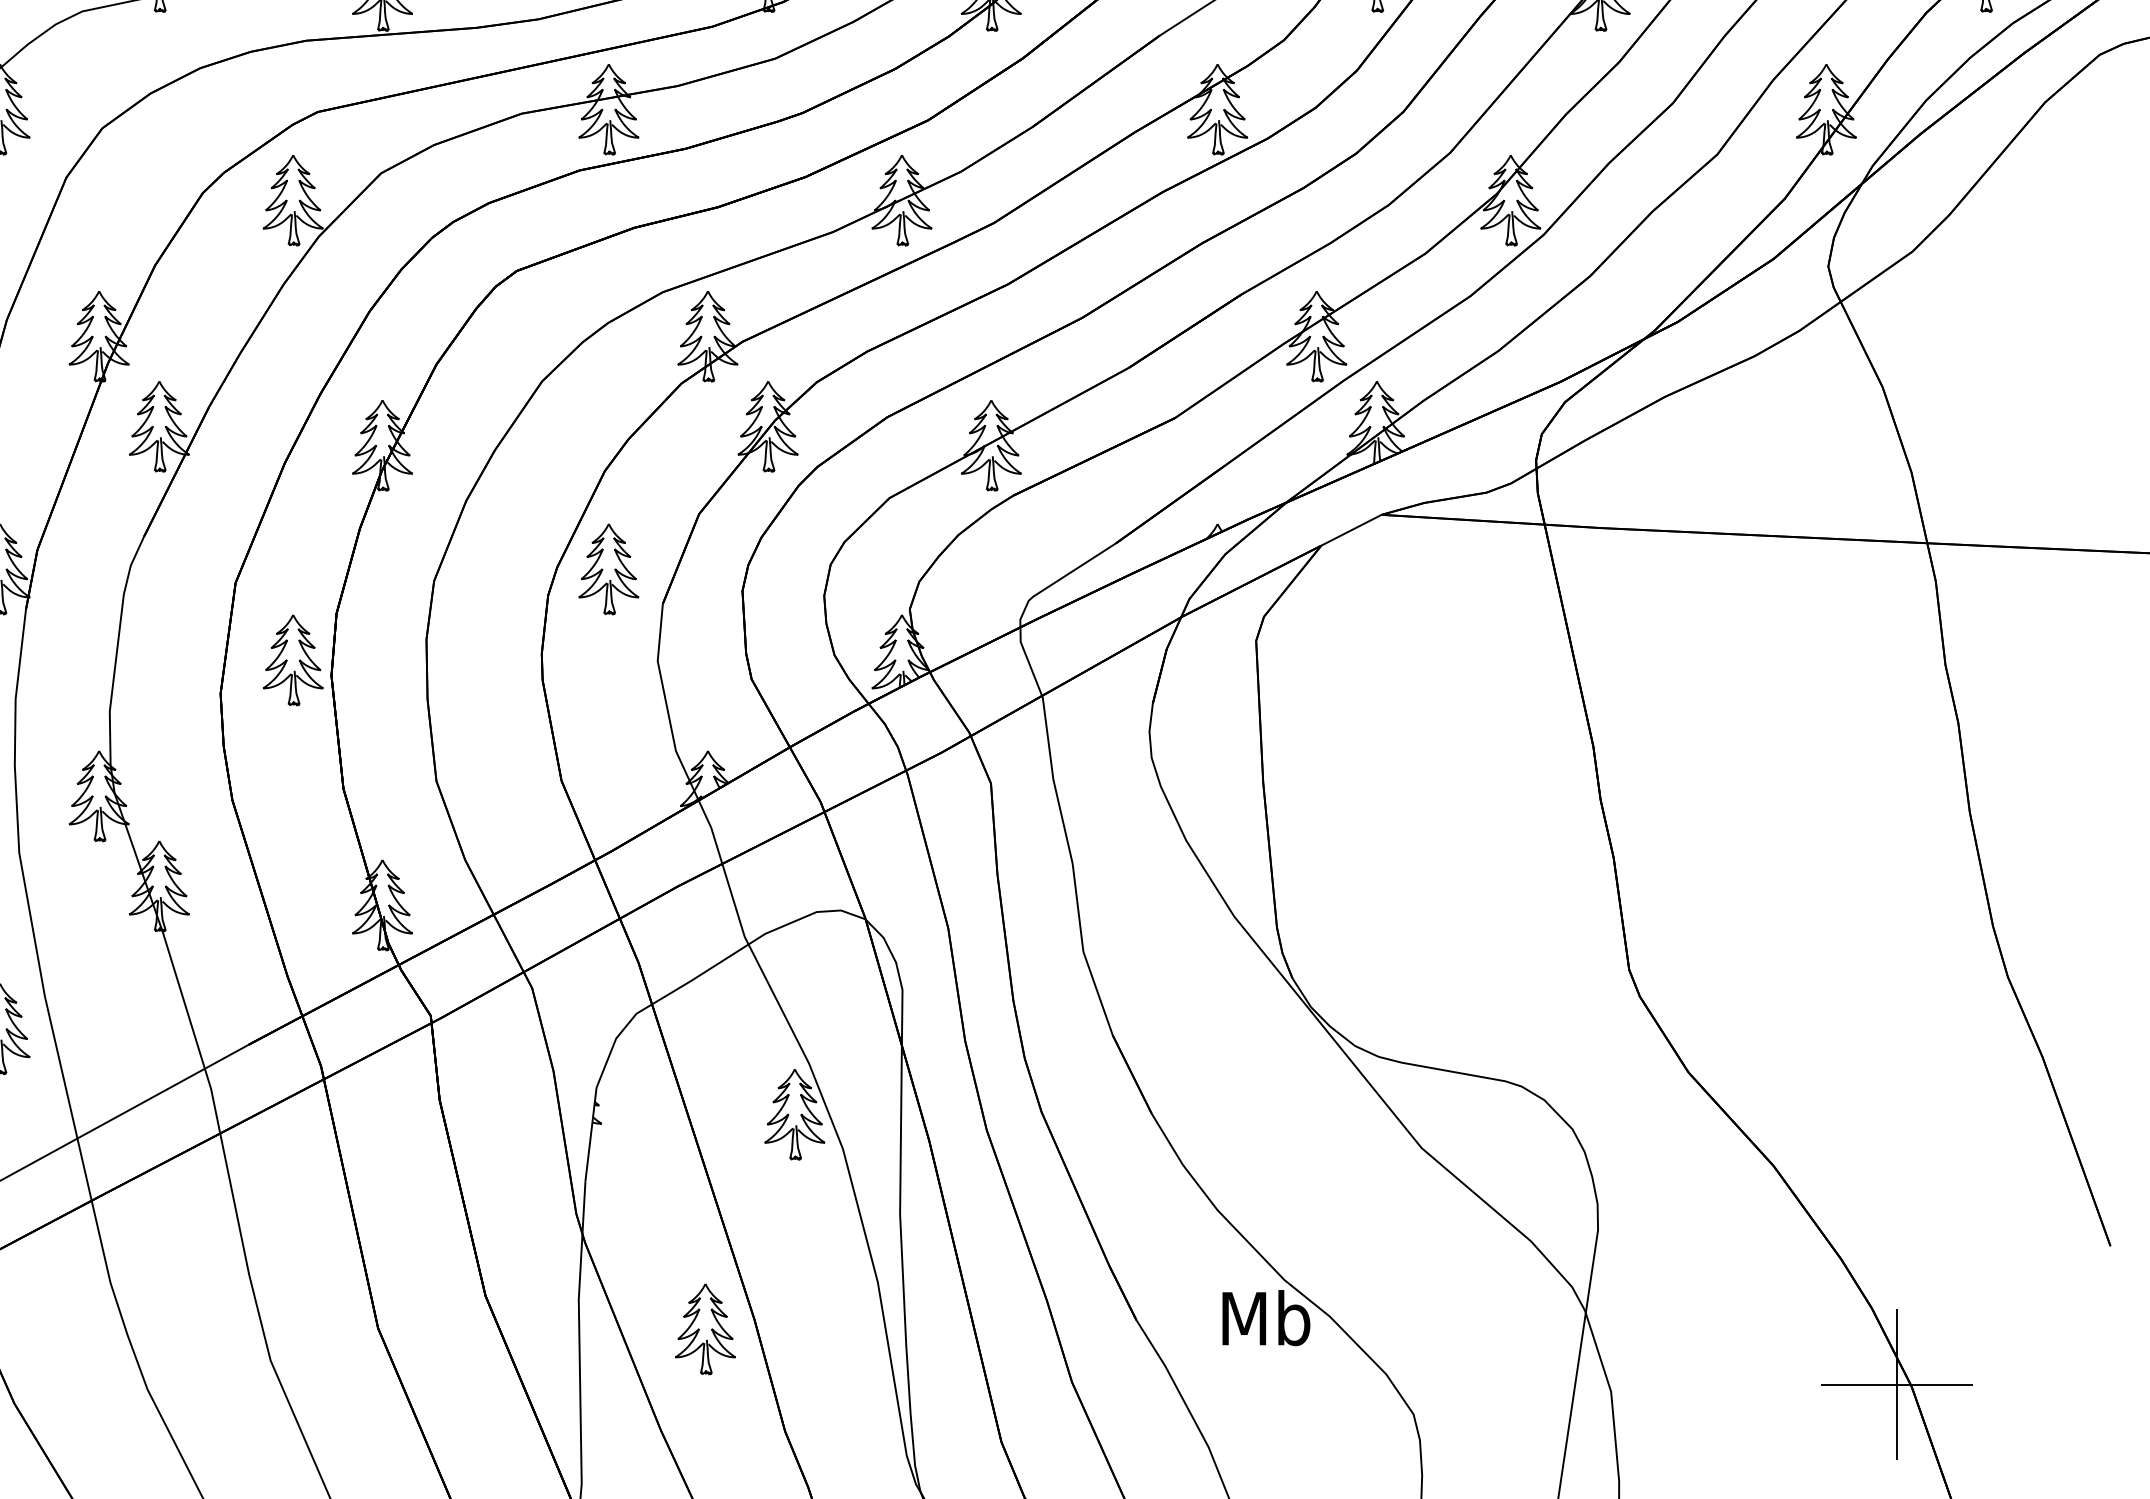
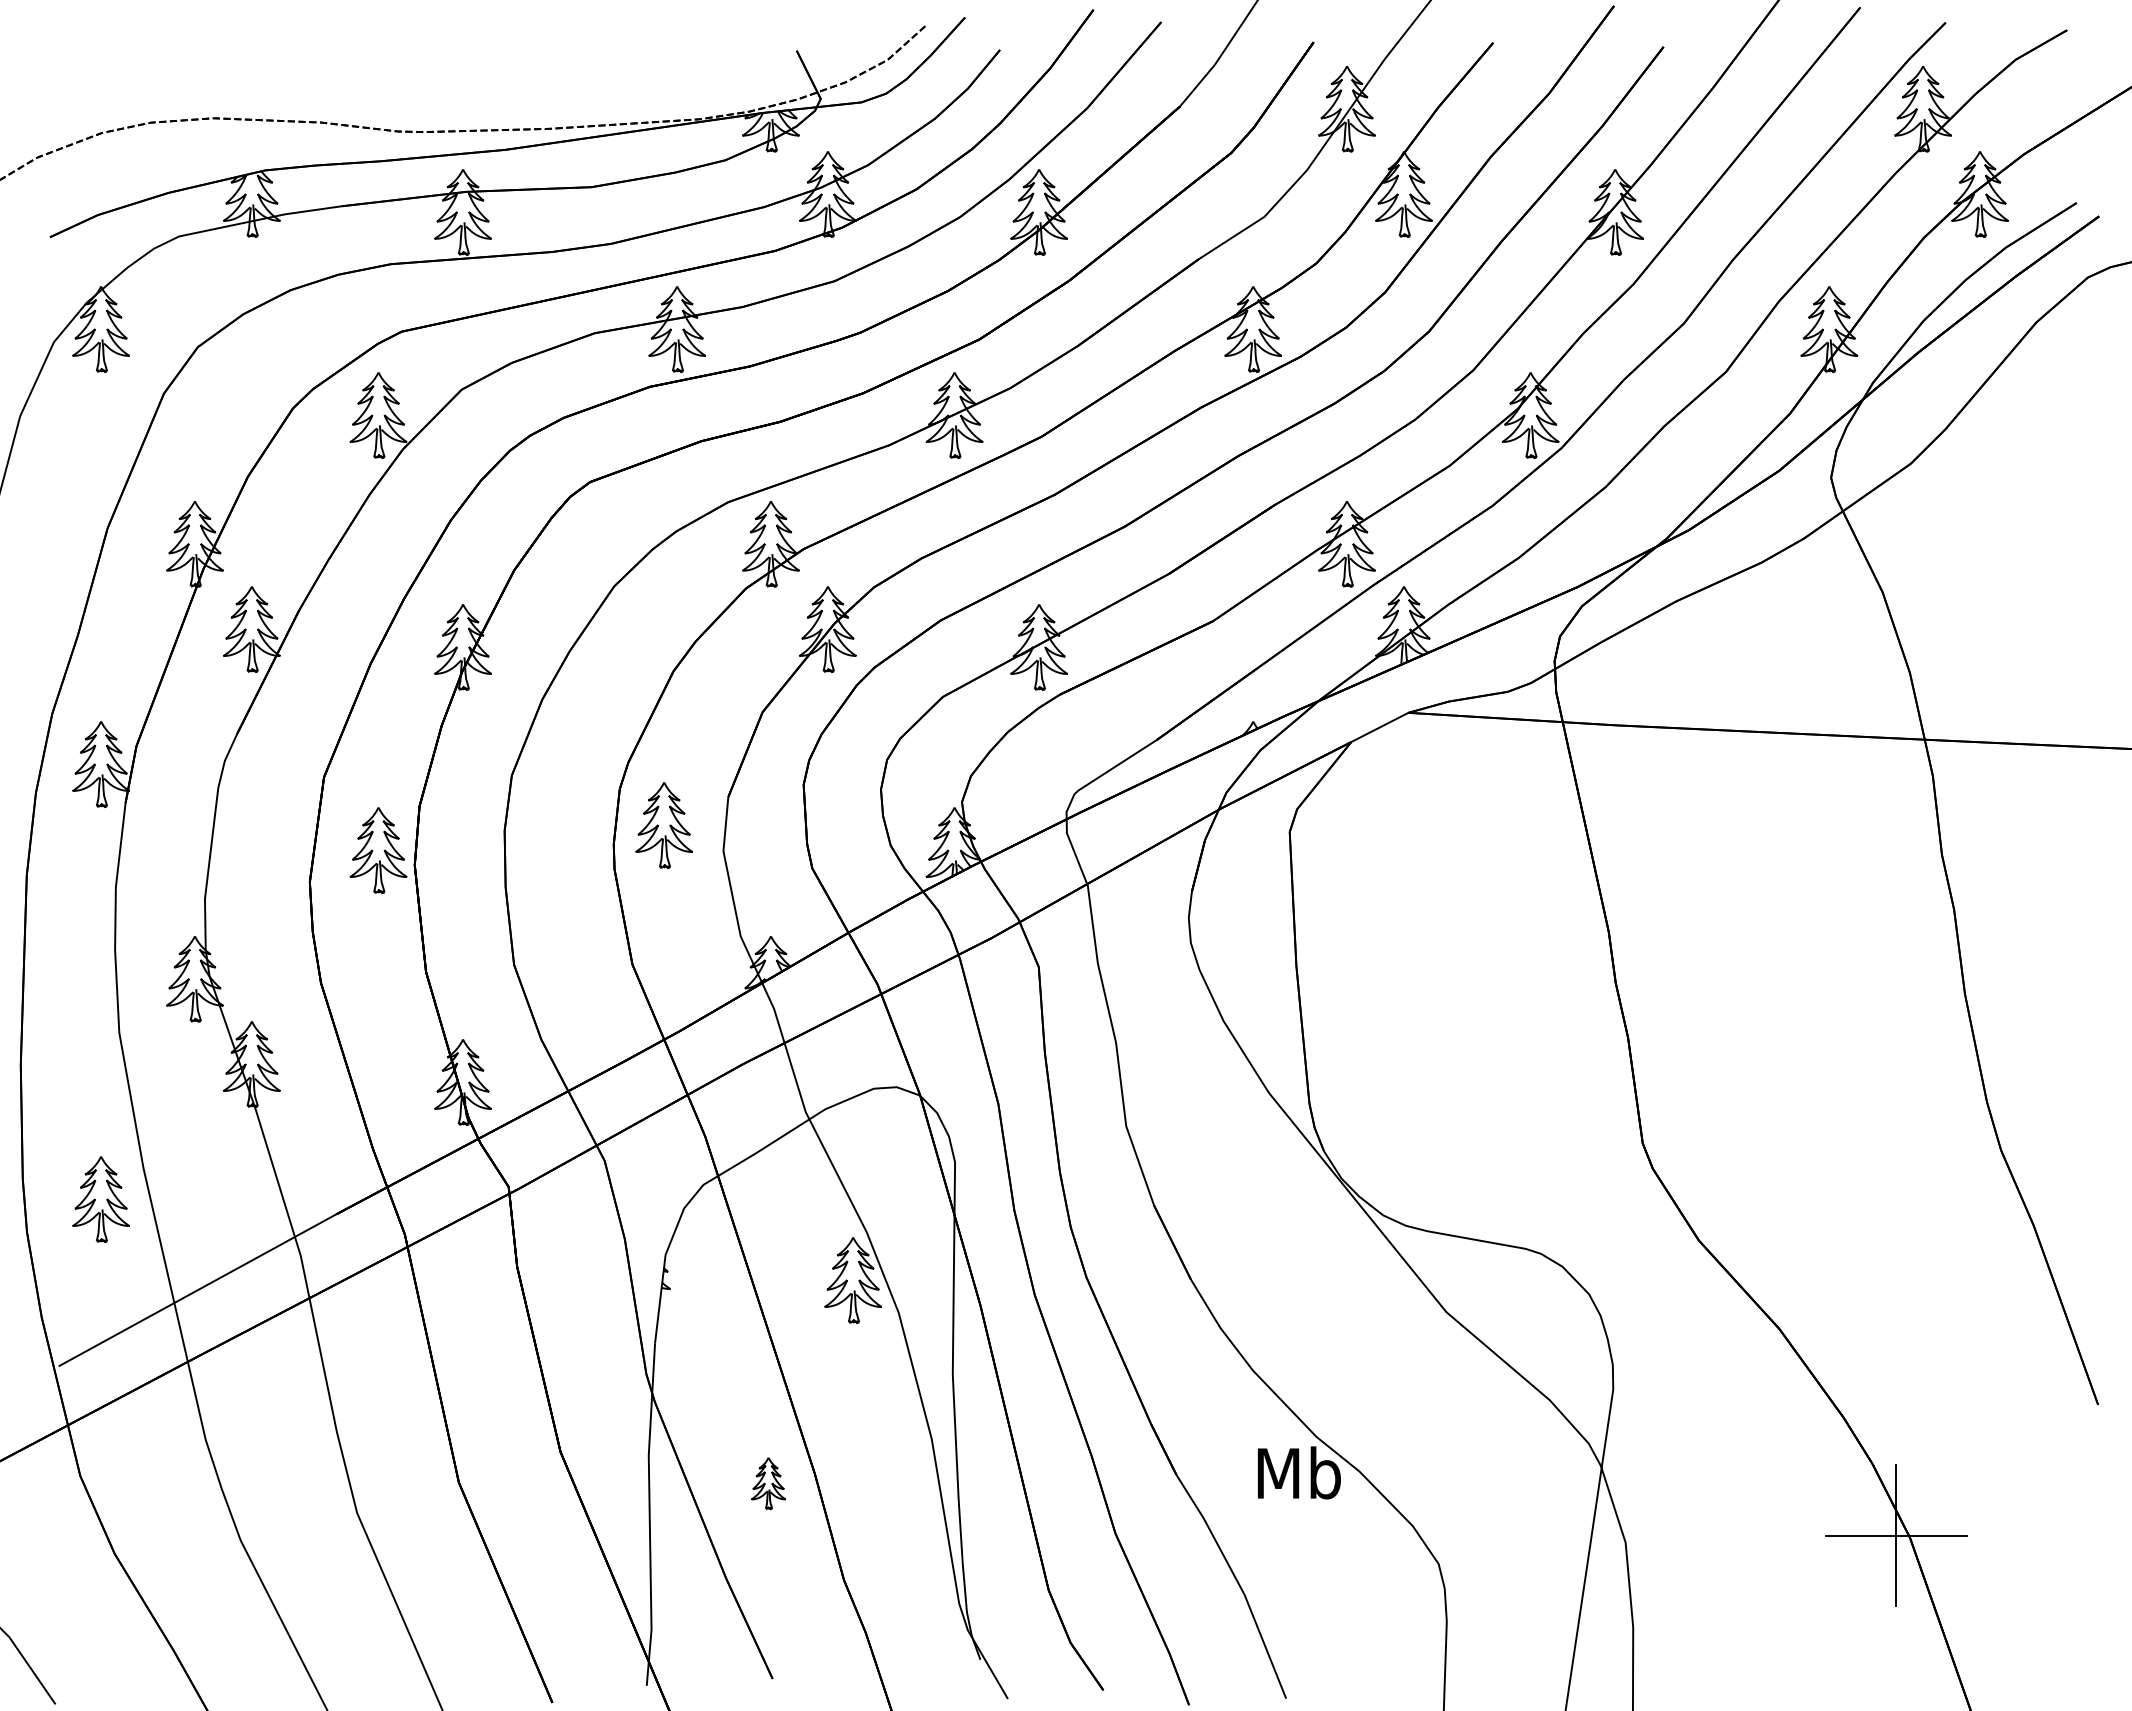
part: (608, 569) -> (663, 825), moved
part: (705, 1329) -> (768, 1483), size x0.6

